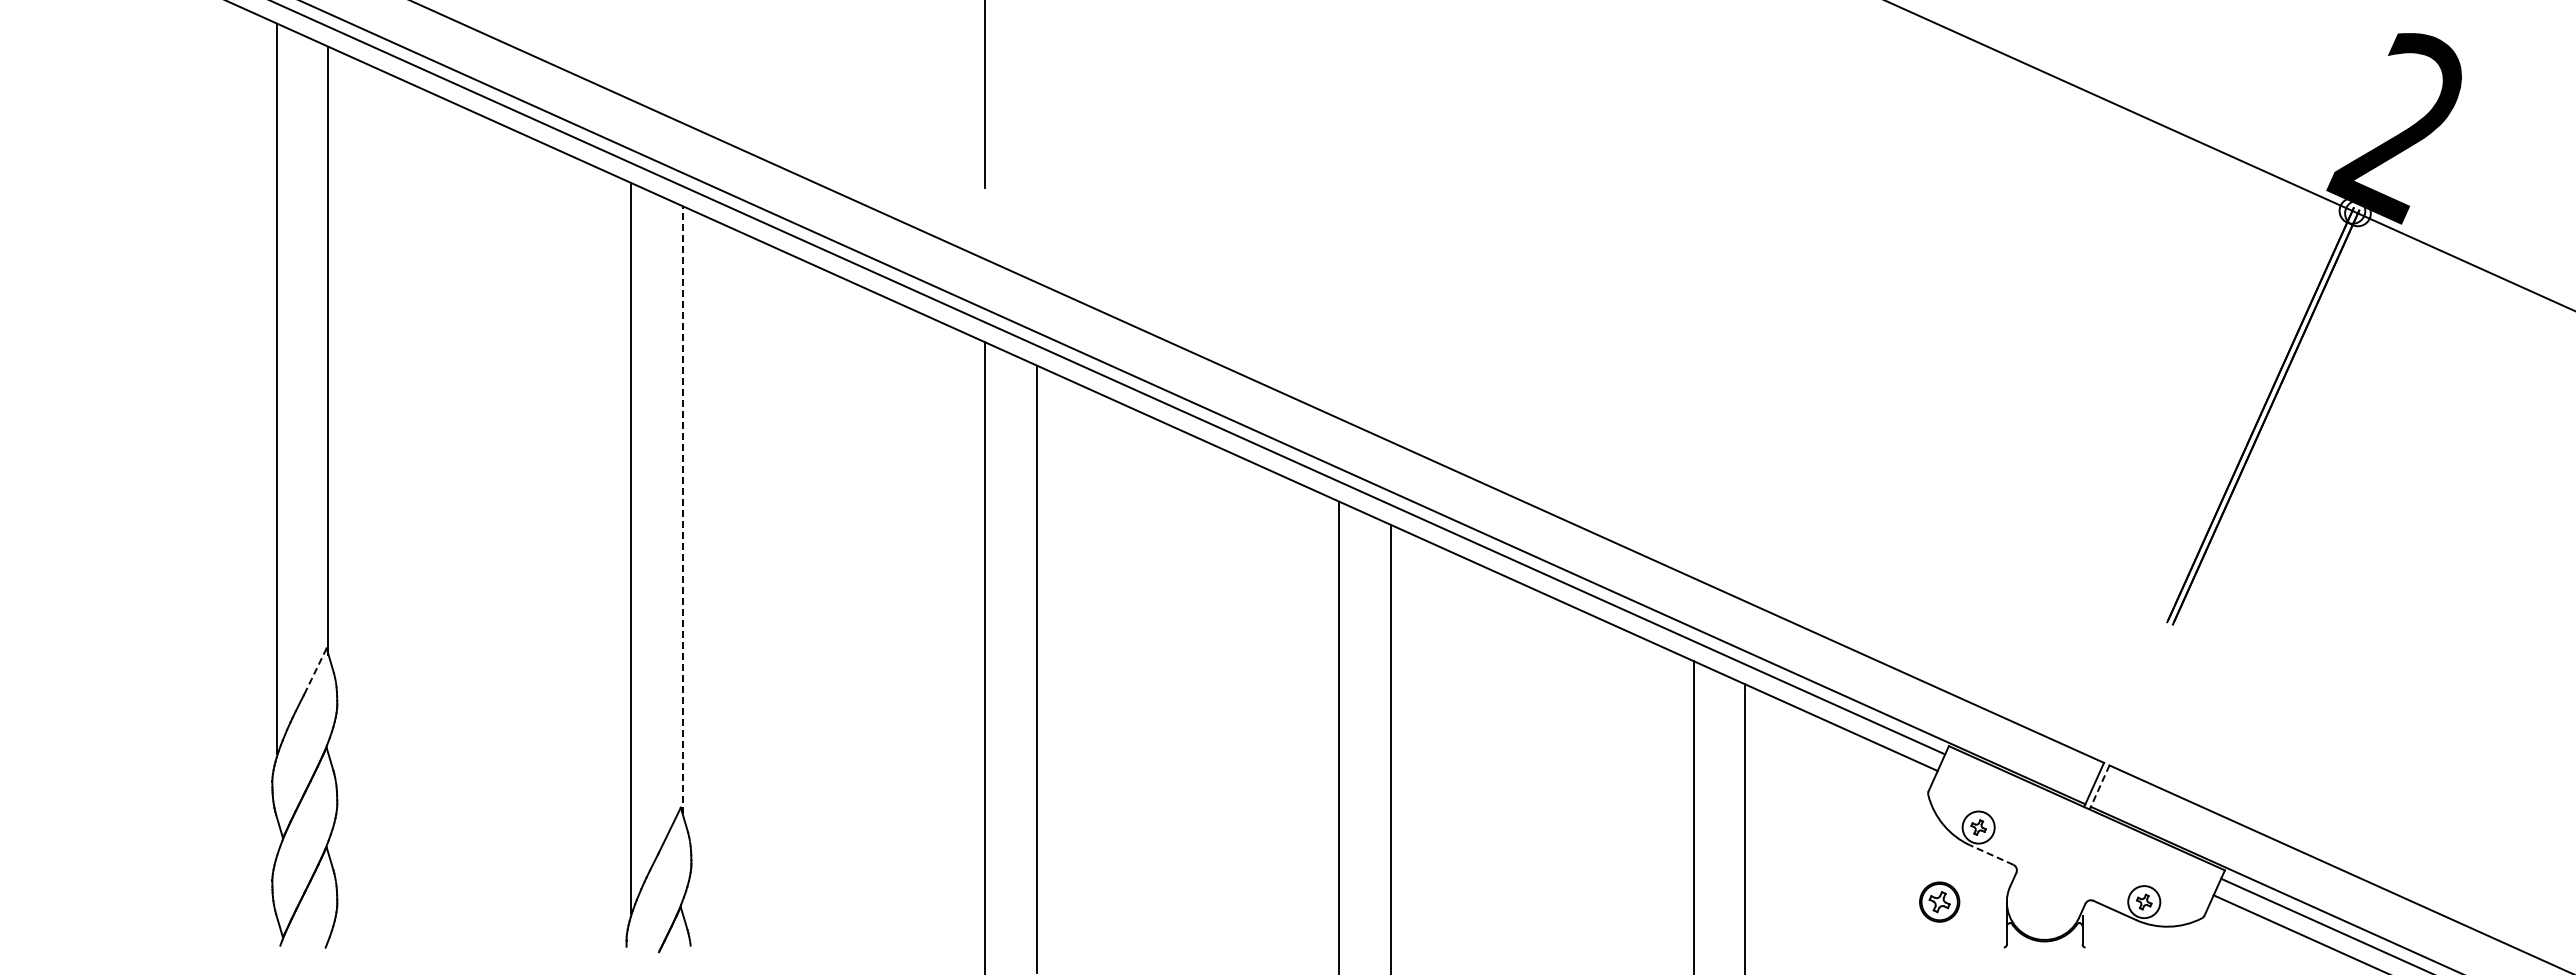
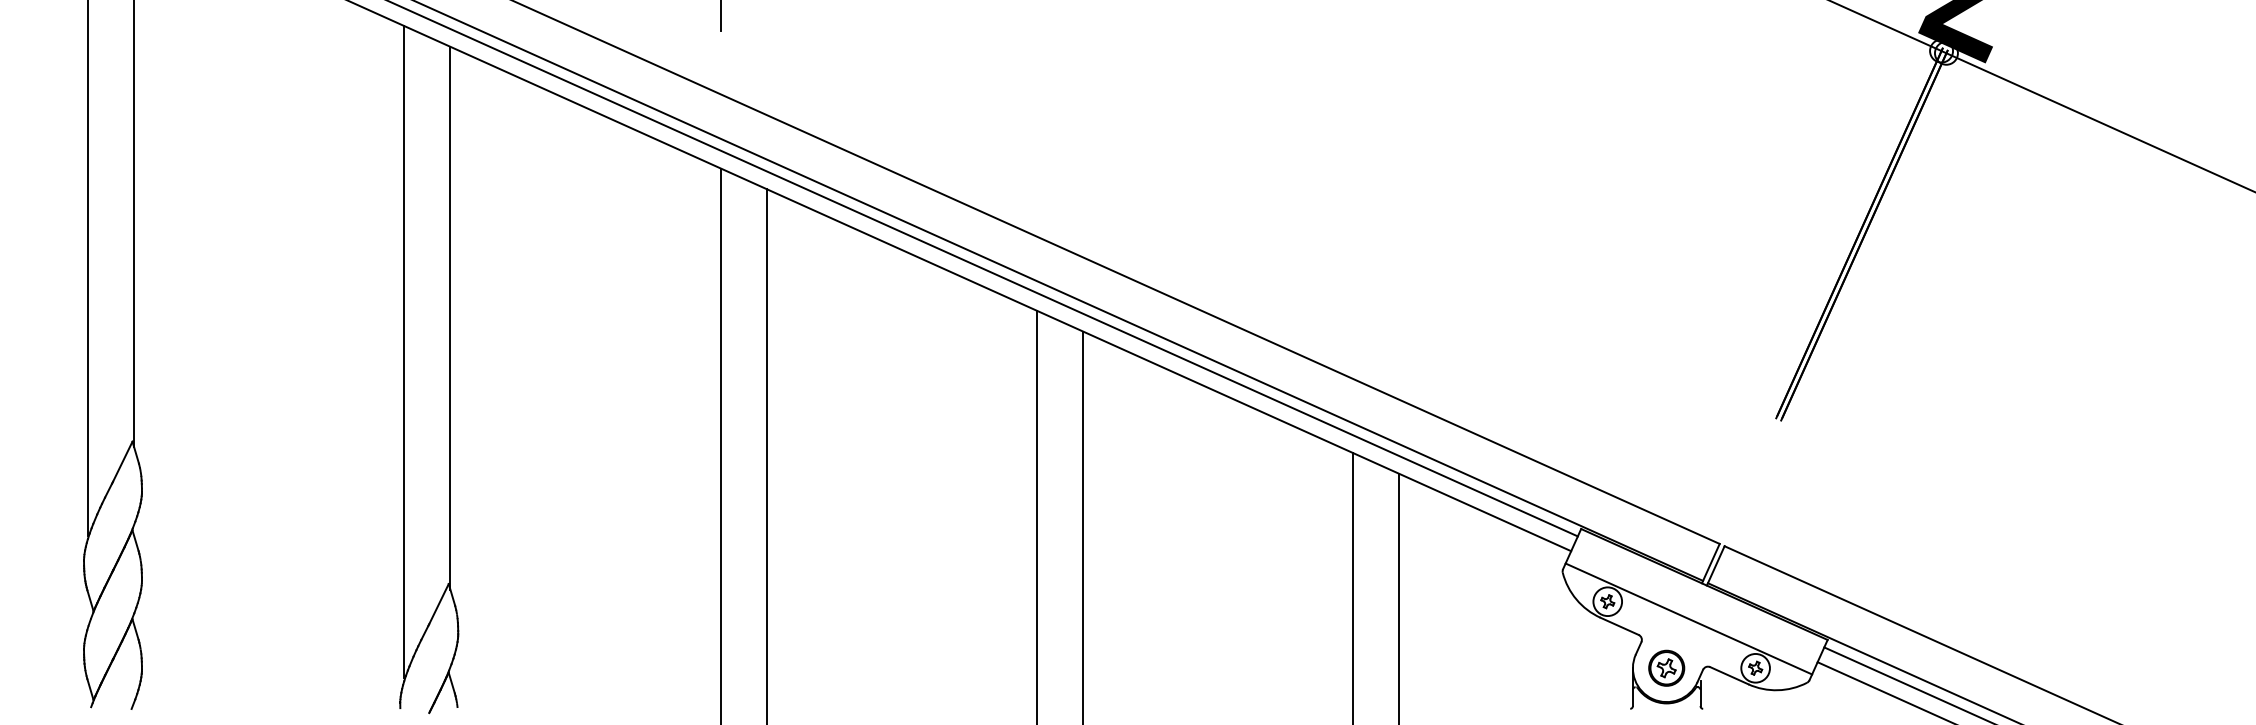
line: (682, 510) -> (450, 318), dashed -> solid
line: (315, 671) -> (122, 462), dashed -> solid
line: (2099, 787) -> (1715, 565), dashed -> solid
line: (2069, 846) -> (1688, 618), added
line: (1991, 854) -> (1619, 625), dashed -> solid
part: (1939, 901) -> (1666, 667), moved

